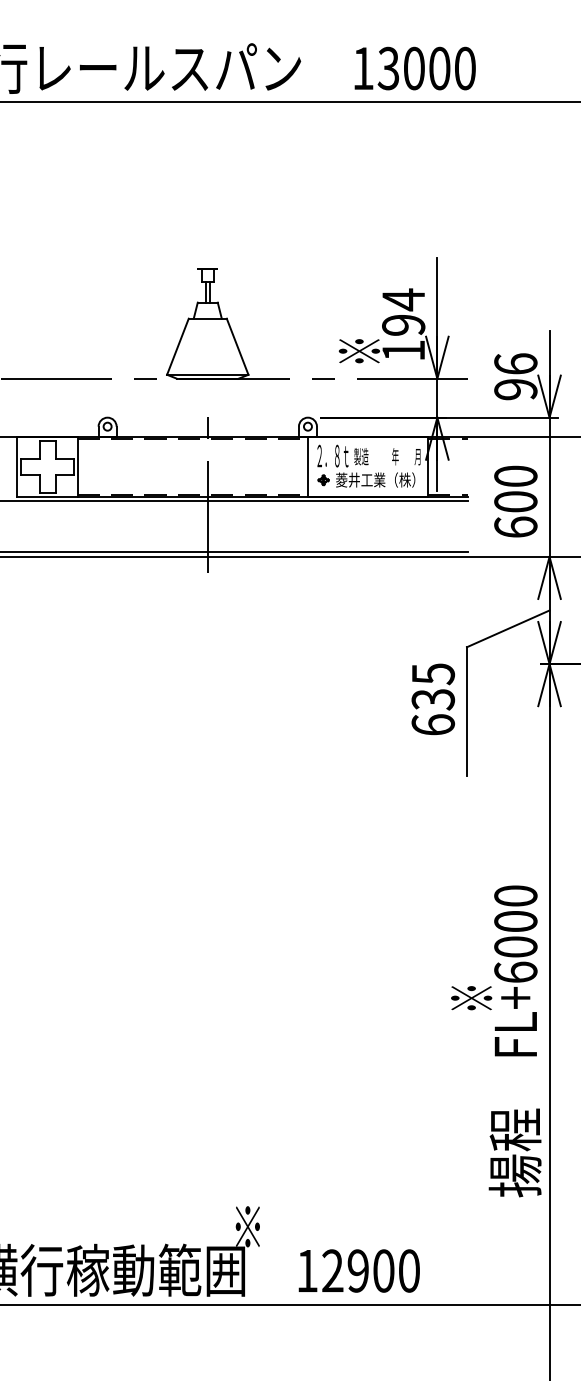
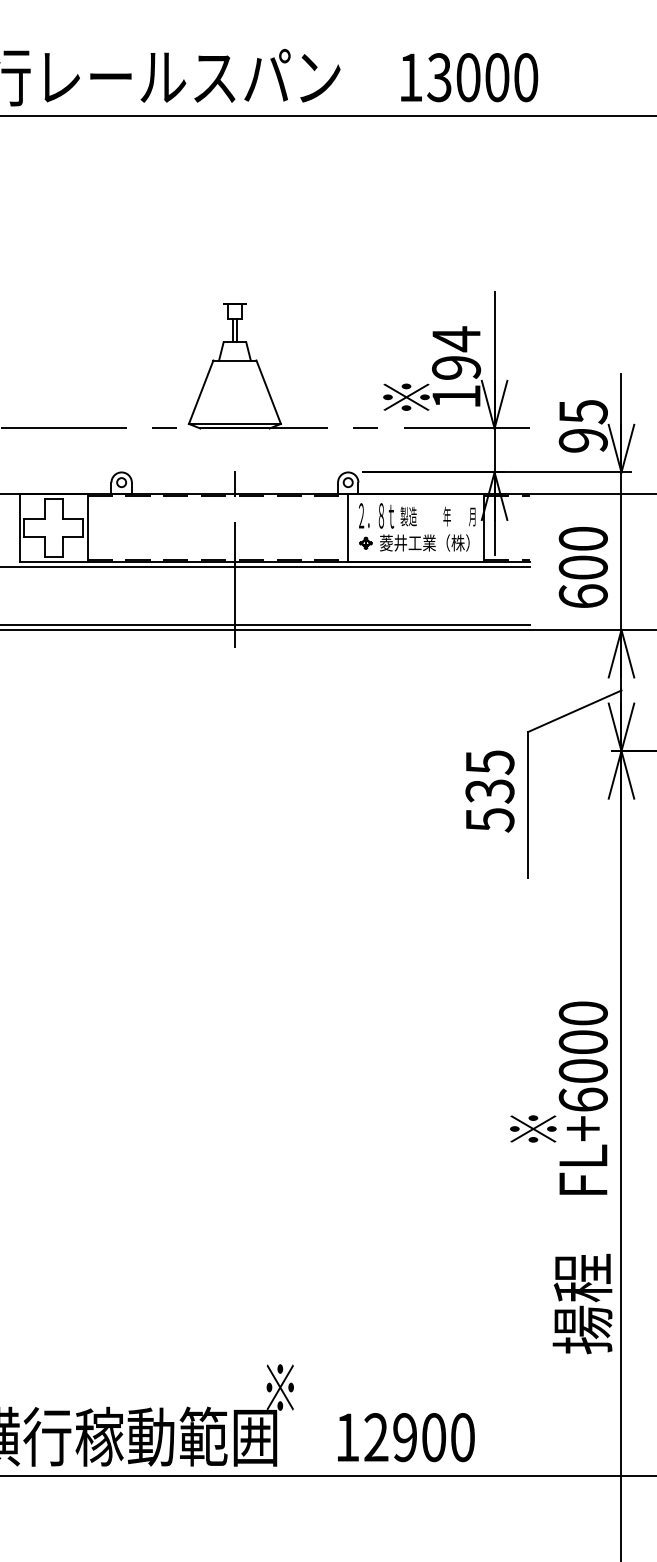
text: (515, 363) -> (582, 411), 96 -> 95
text: (432, 724) -> (489, 819), 635 -> 535

